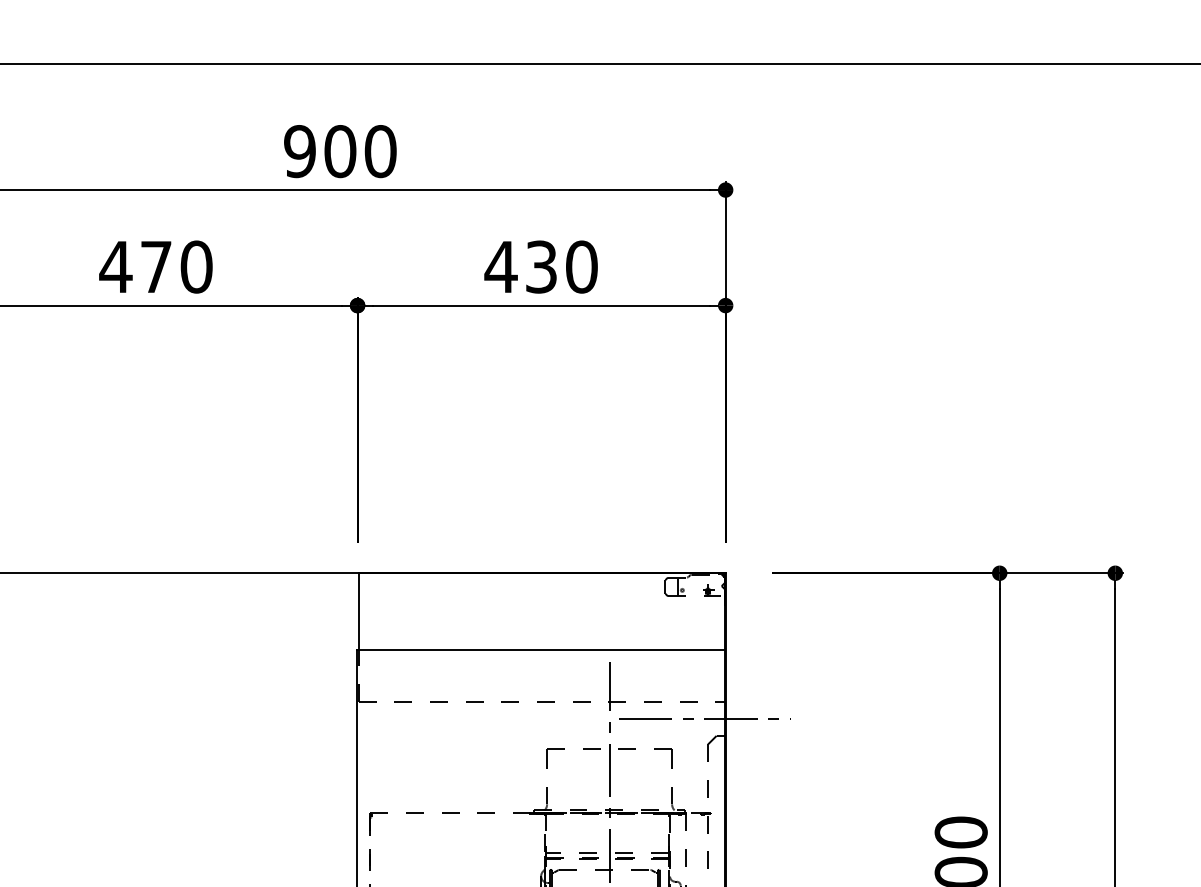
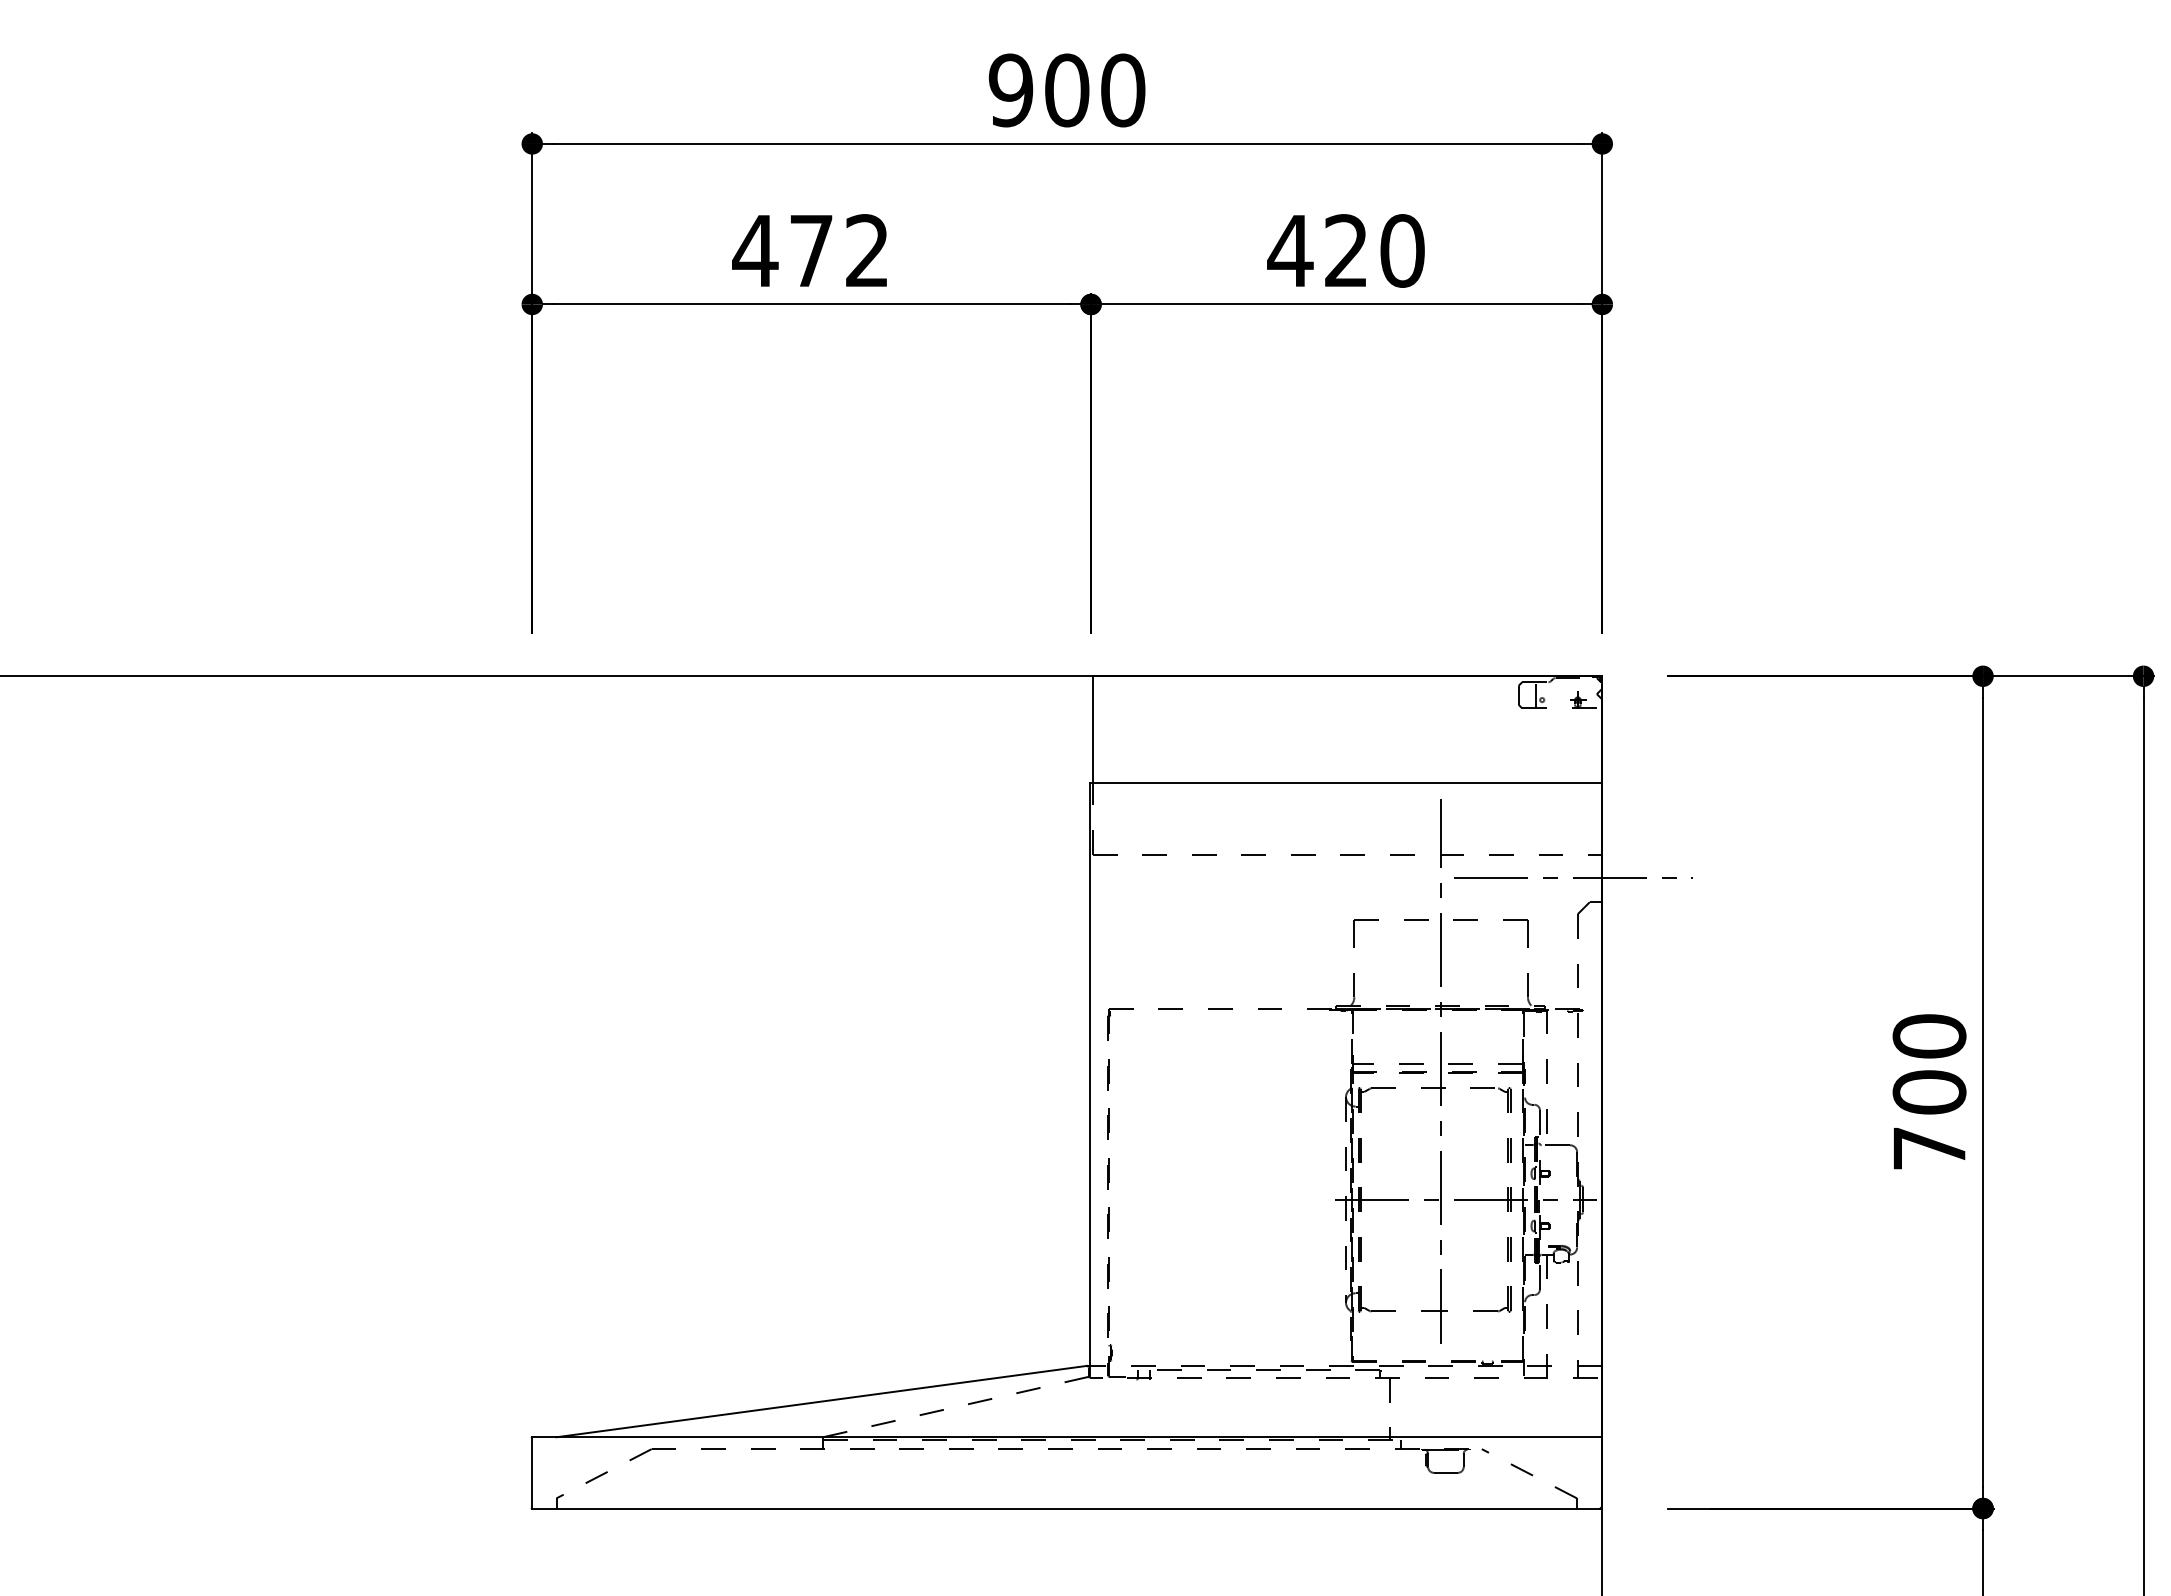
text: (196, 266) -> (867, 250), 470 -> 472
text: (541, 266) -> (1346, 250), 430 -> 420

